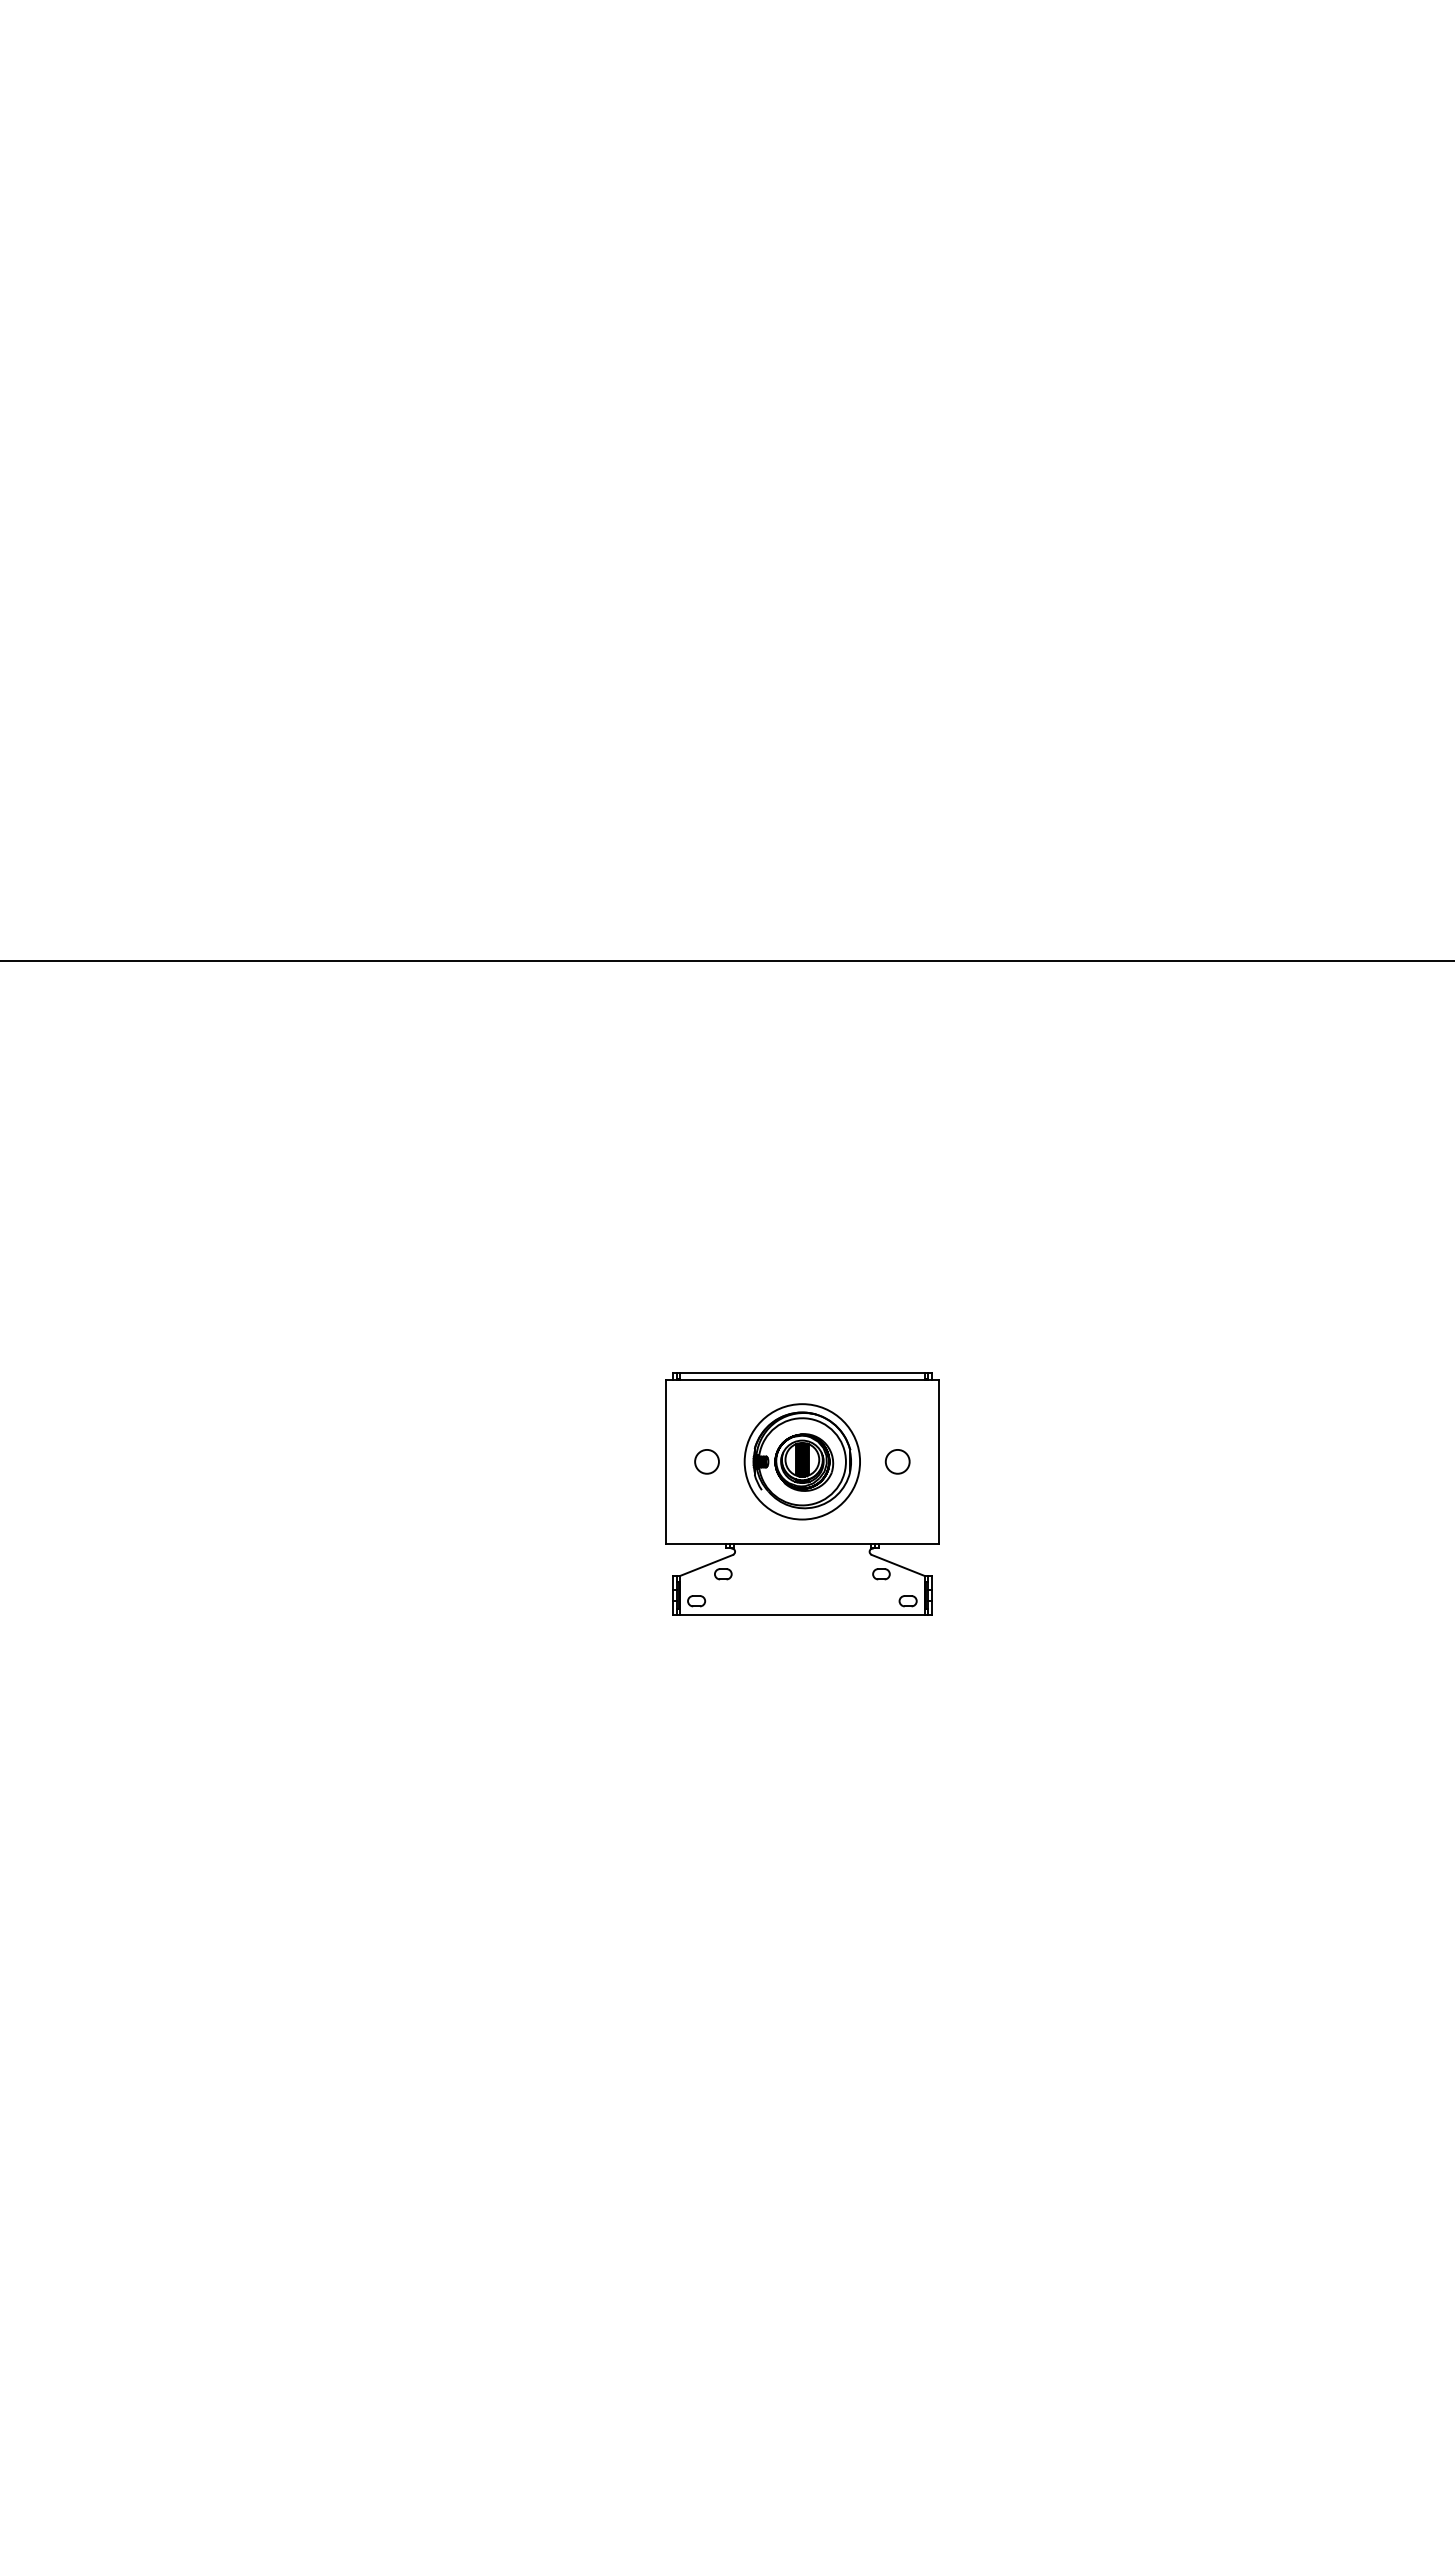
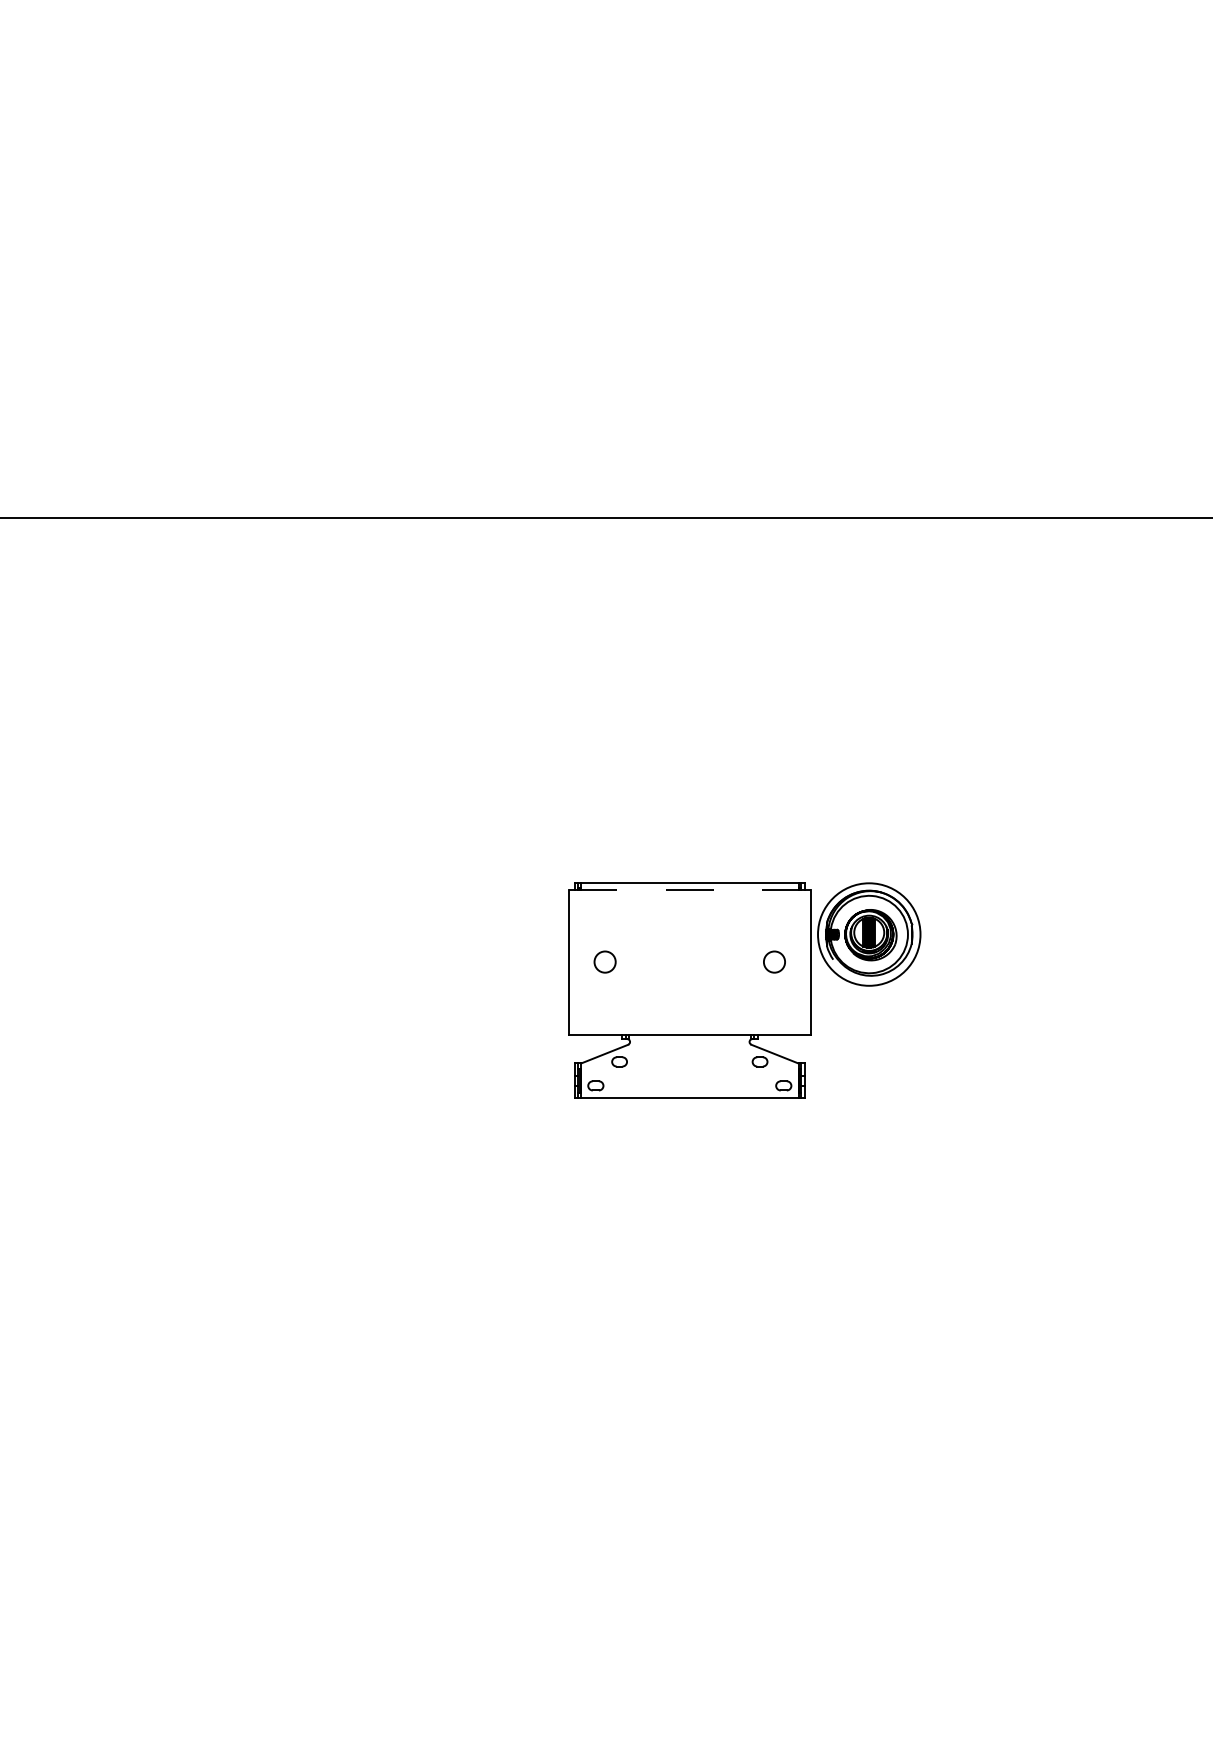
line: (802, 1380) -> (689, 889), solid -> dashed
part: (801, 1461) -> (868, 934), moved

